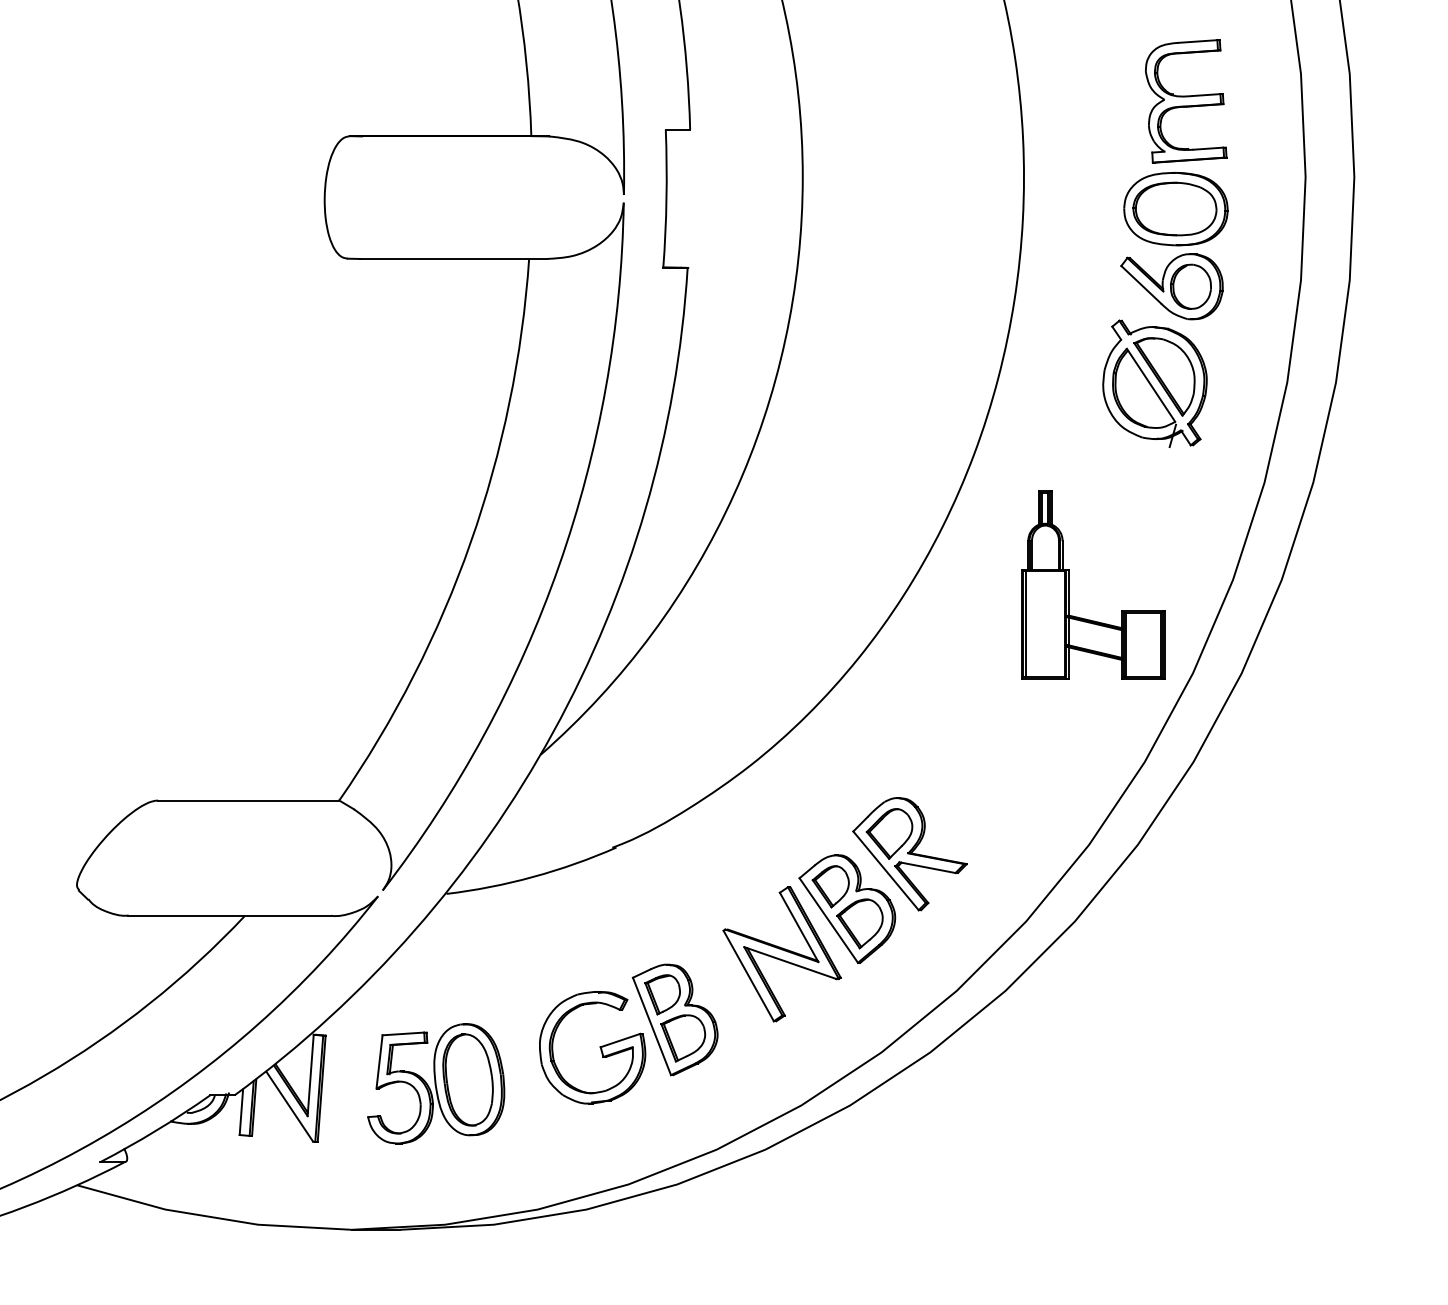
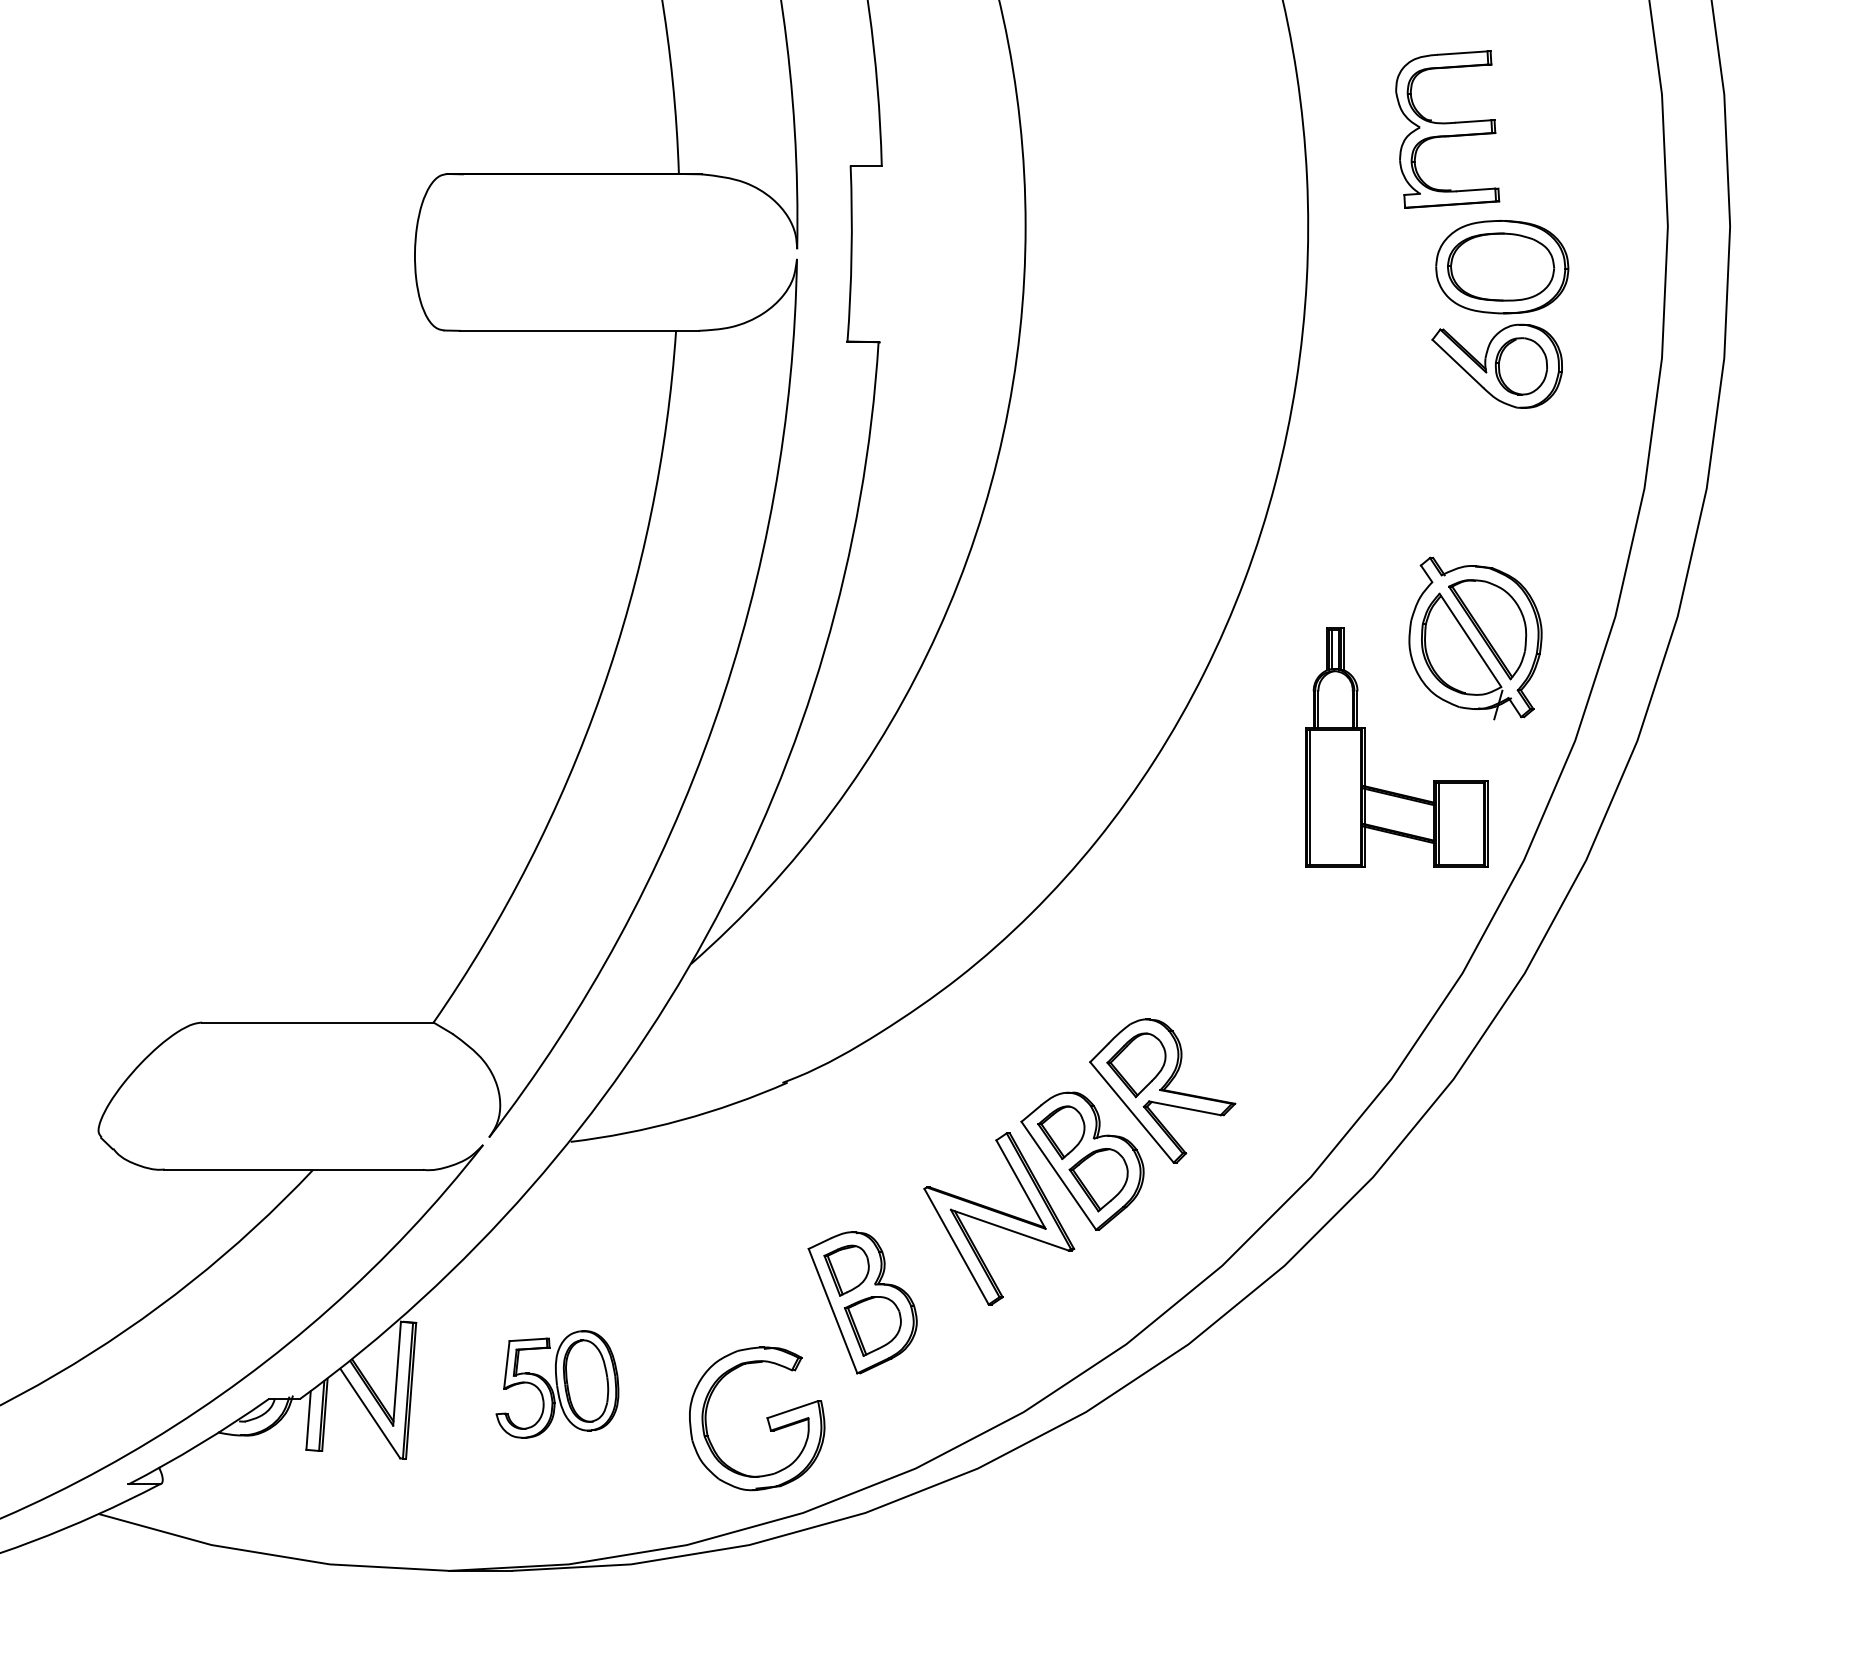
part: (1186, 101) -> (1448, 129), moved
part: (1154, 383) -> (1474, 638), moved
part: (599, 1047) -> (765, 1418), moved
part: (436, 1083) -> (557, 1384), size x0.7

